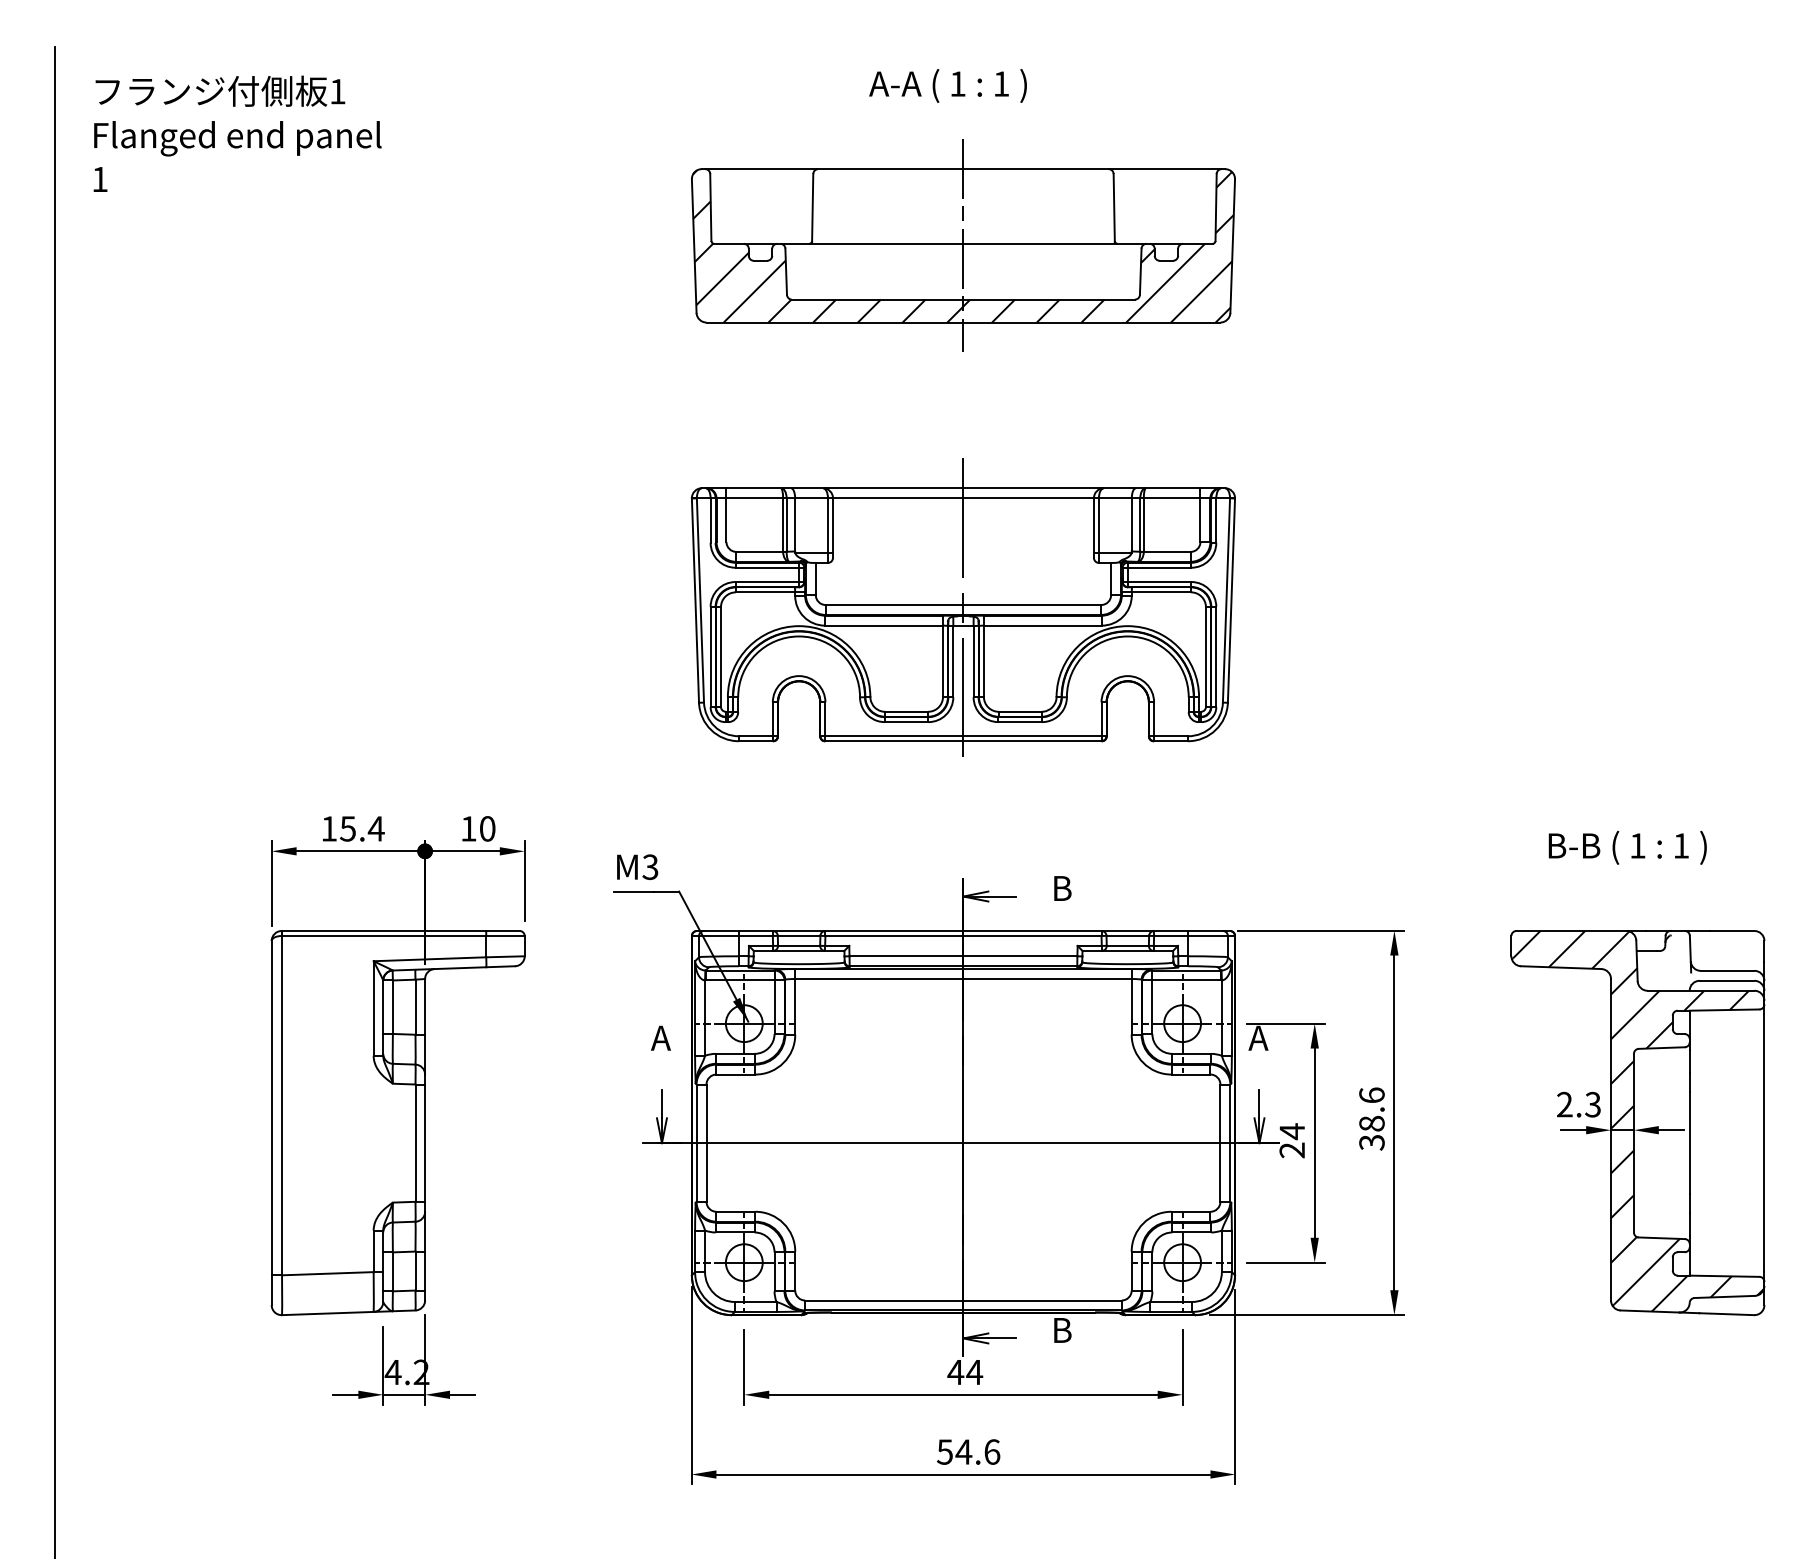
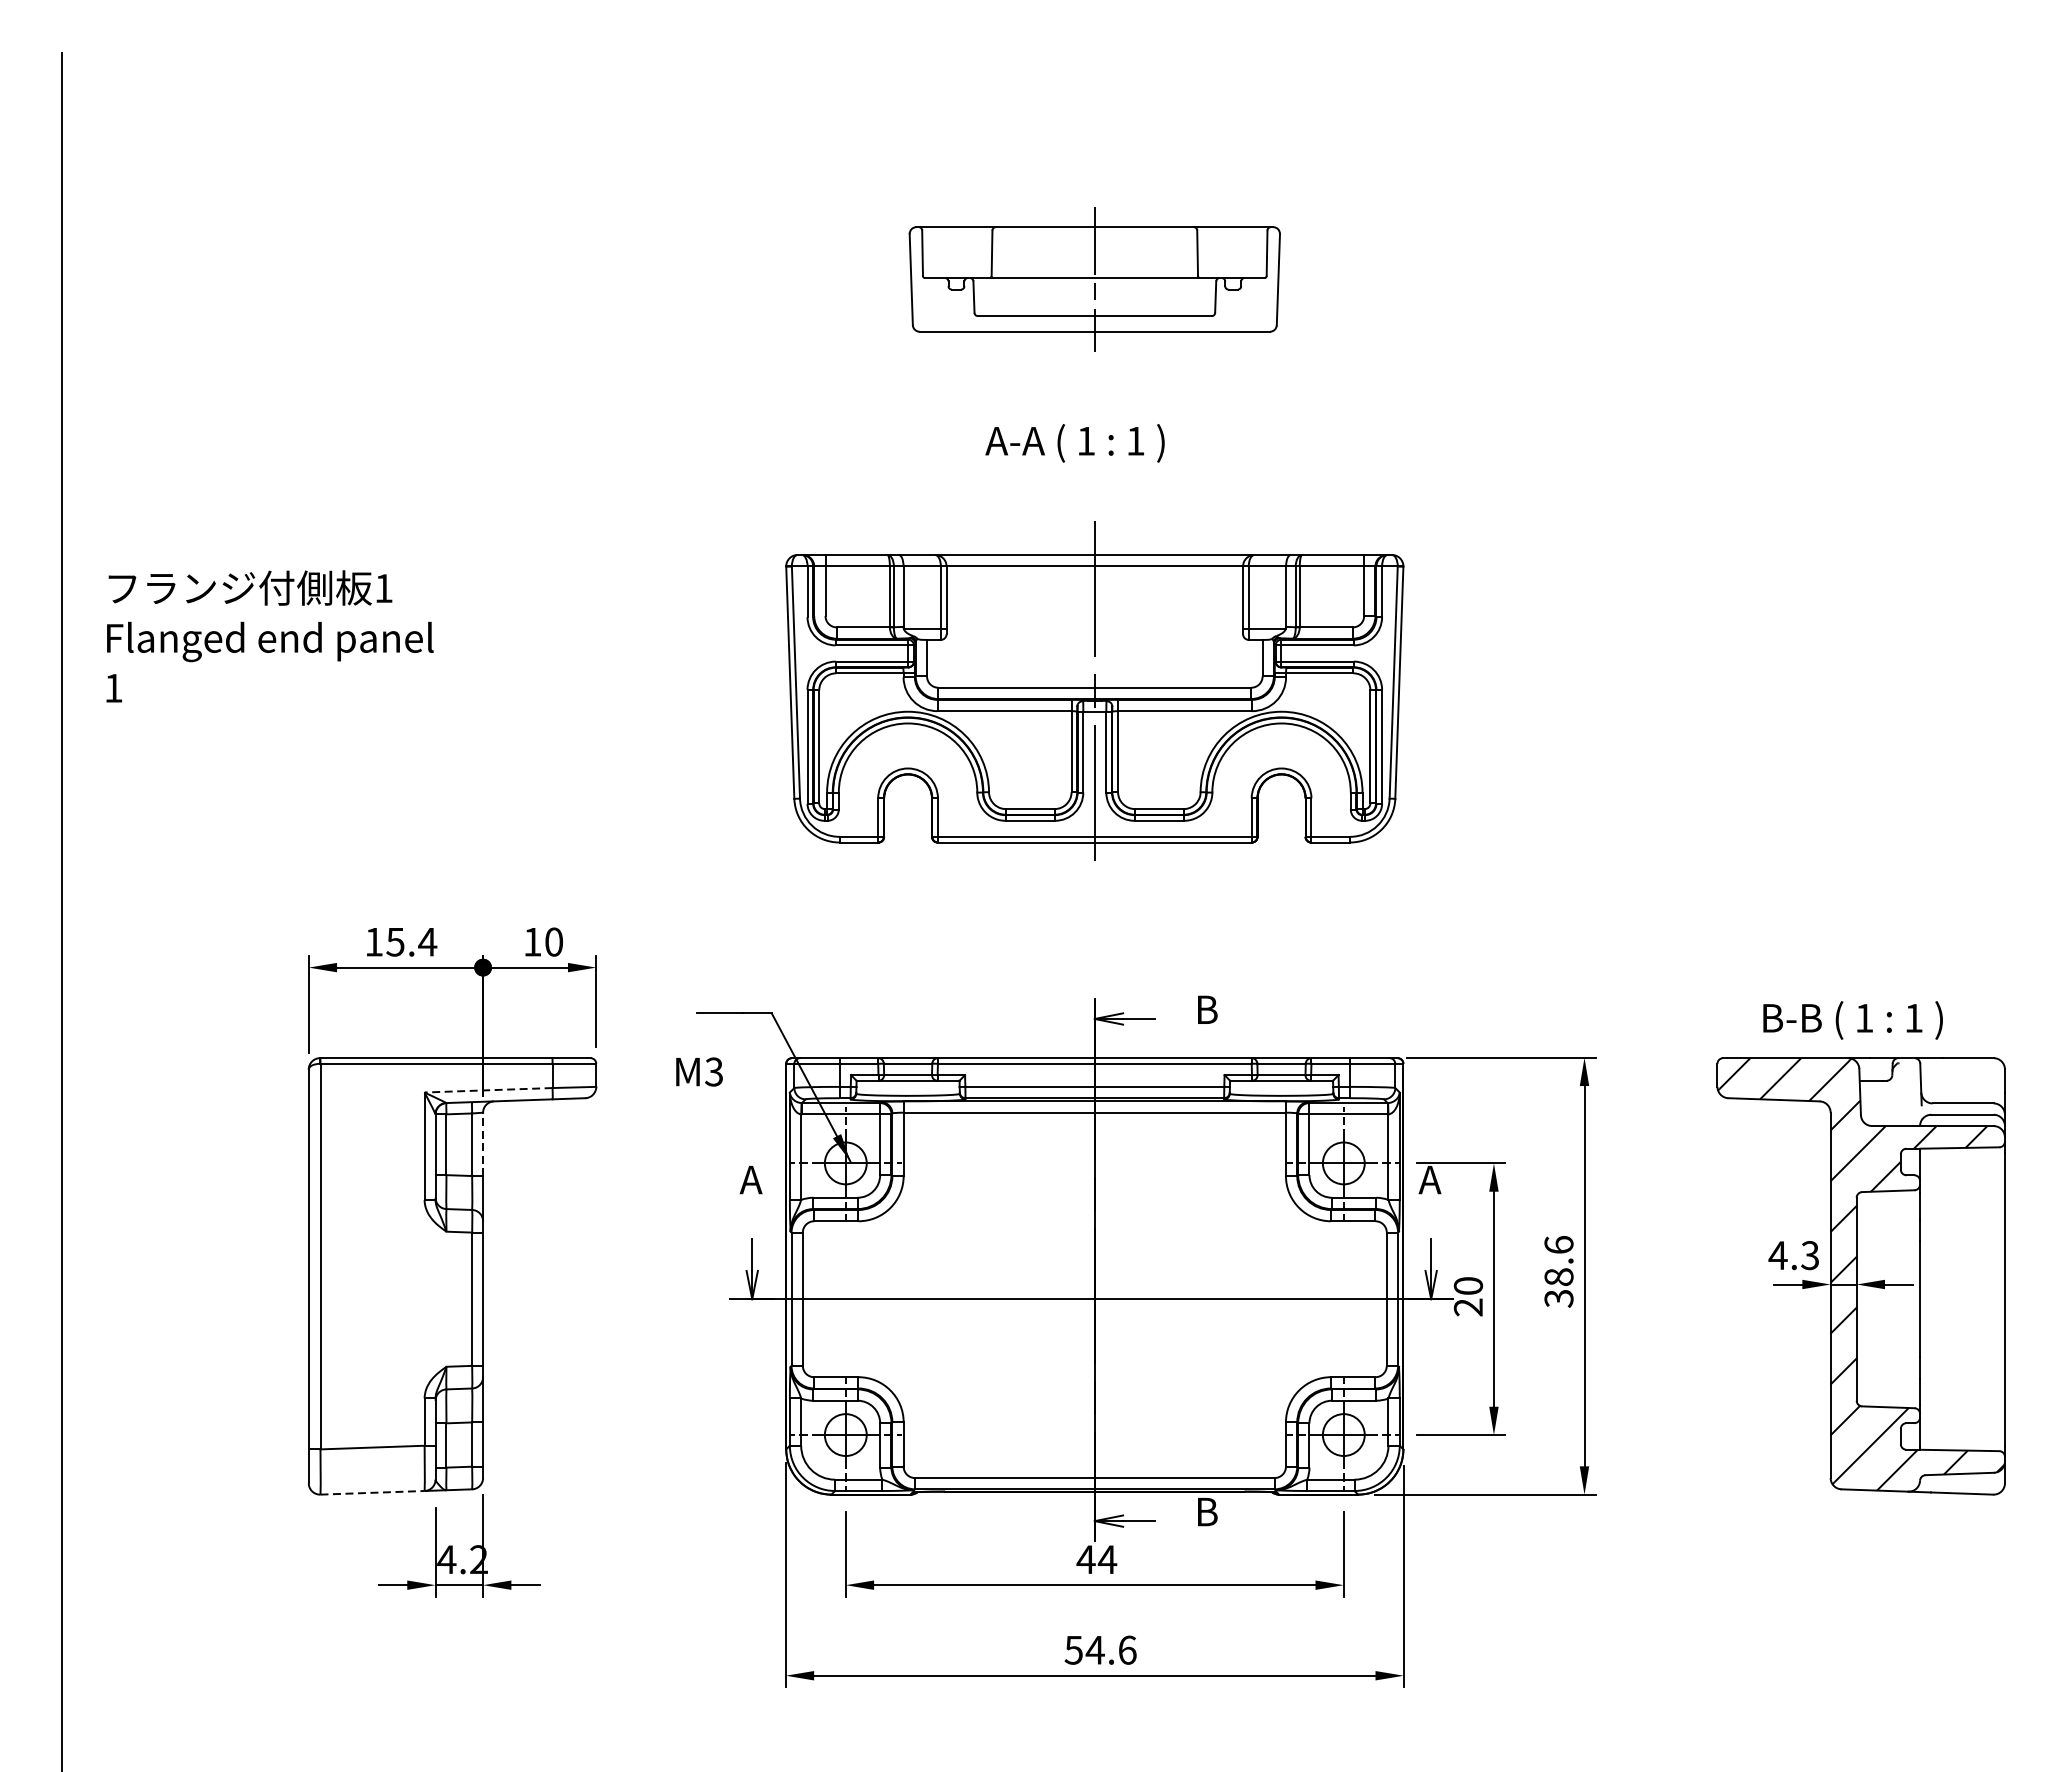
text: (947, 85) -> (1074, 442), moved
text: (237, 133) -> (269, 636), moved
part: (963, 245) -> (1094, 279), size x0.6
text: (1627, 847) -> (1852, 1020), moved
text: (637, 866) -> (699, 1071), moved
line: (429, 959) -> (488, 1090), solid -> dashed
line: (425, 1006) -> (483, 1143), solid -> dashed
text: (1564, 1104) -> (1777, 1255), 2.3 -> 4.3
text: (1292, 1131) -> (1468, 1285), 24 -> 20
line: (327, 1313) -> (372, 1492), solid -> dashed

